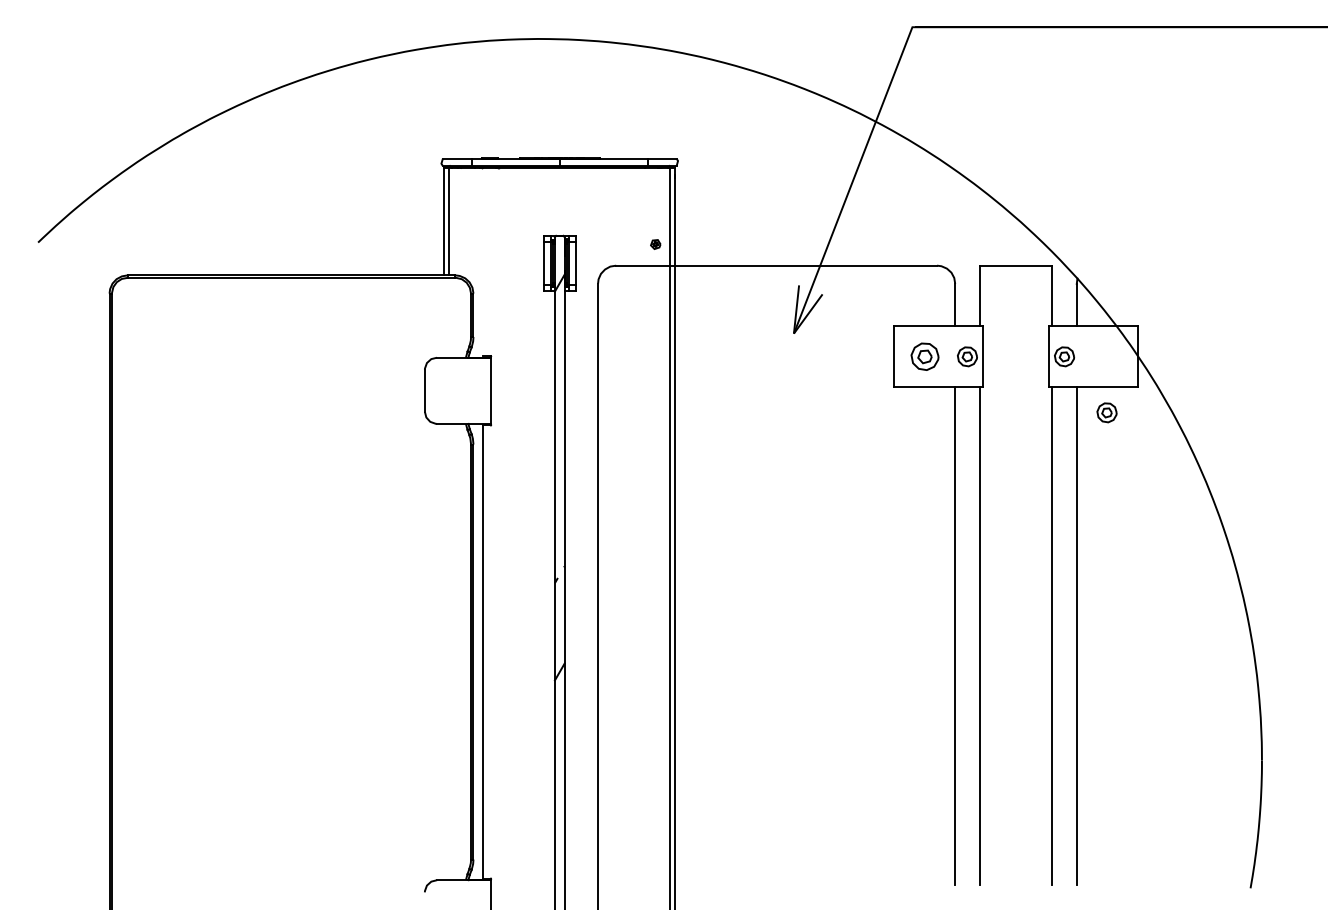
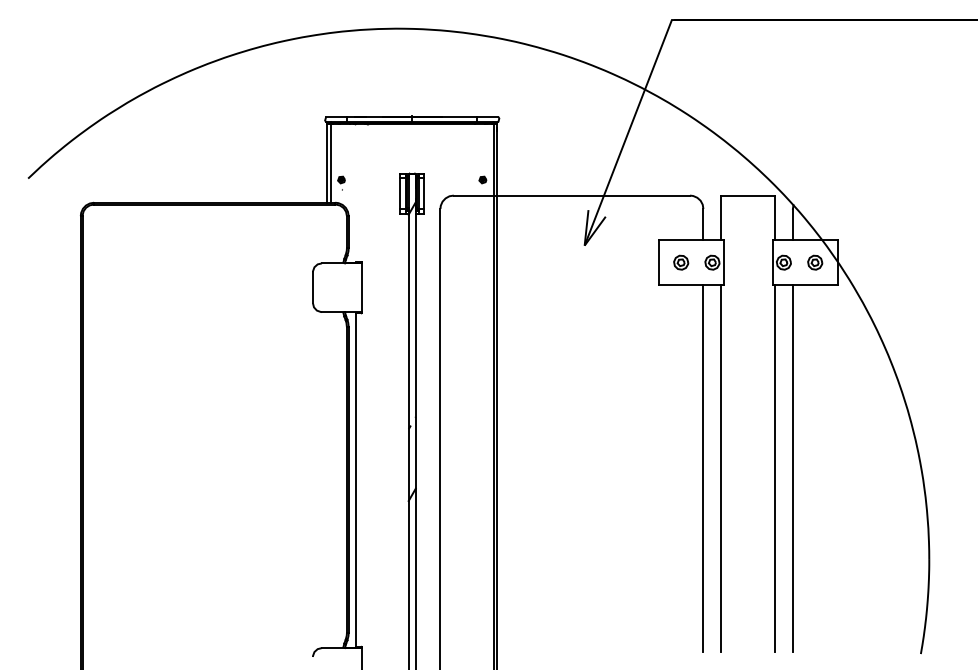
part: (463, 248) -> (341, 182), added
part: (924, 356) -> (680, 262), size x0.71
part: (1106, 412) -> (814, 262), moved

